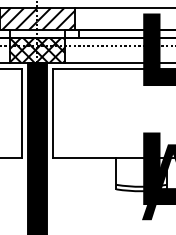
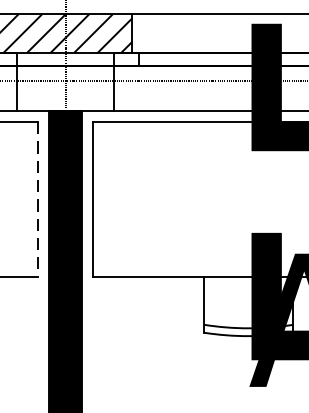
hatch: (37, 50) -> (65, 88), removed
line: (21, 114) -> (37, 201), solid -> dashed

